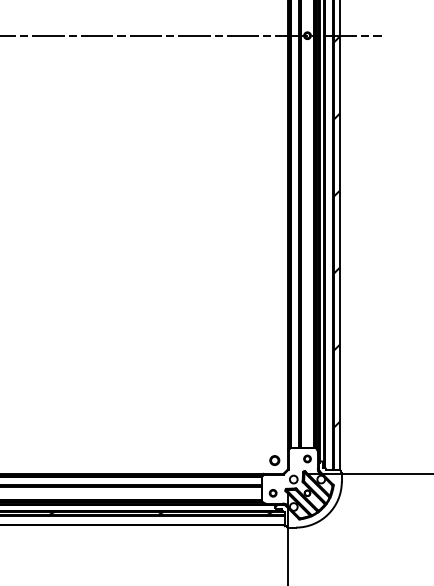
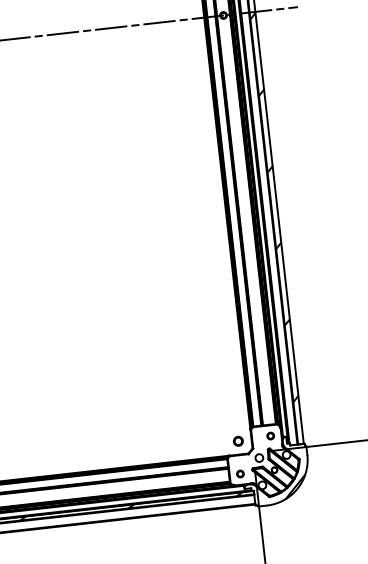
hatch: (326, 512) -> (295, 487), added

